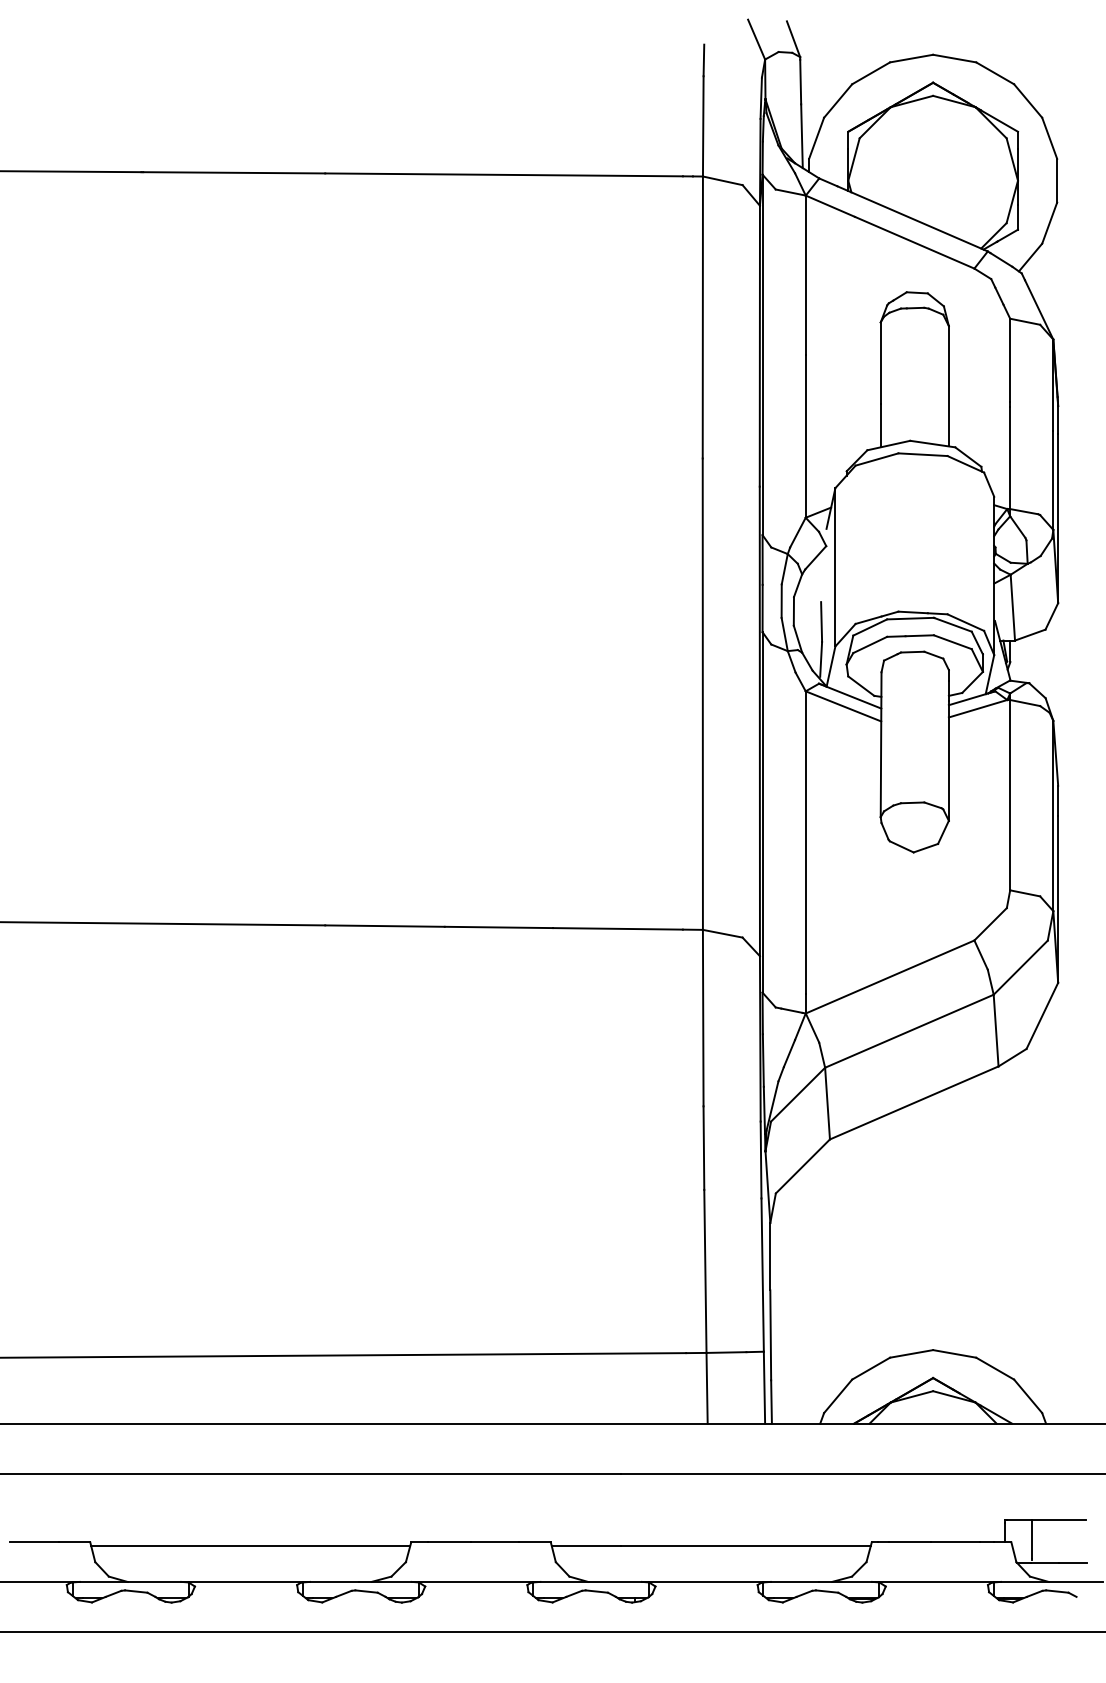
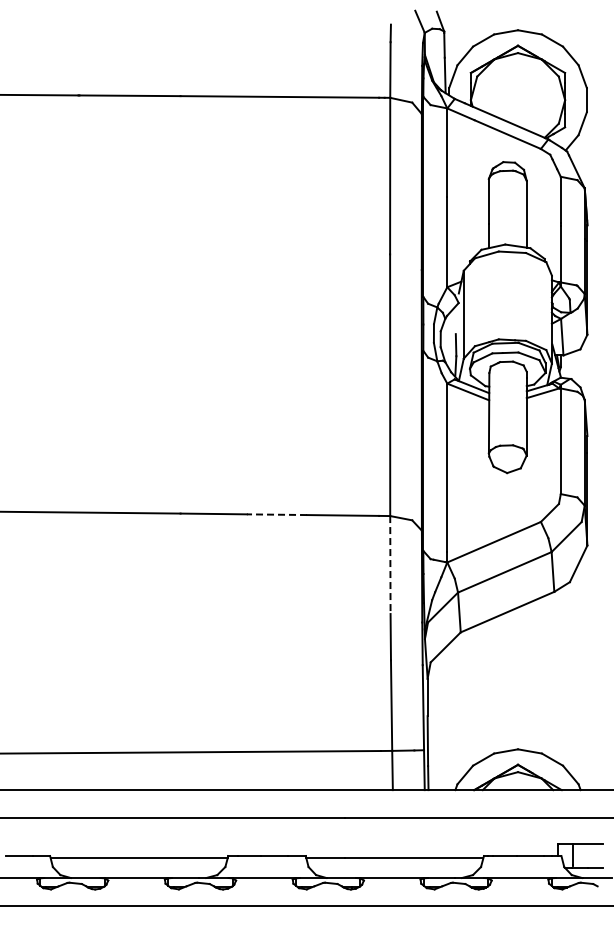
line: (498, 927) -> (276, 514), solid -> dashed
line: (703, 1018) -> (390, 565), solid -> dashed

